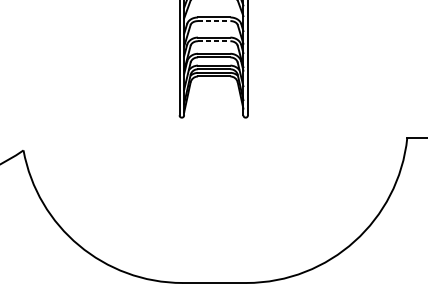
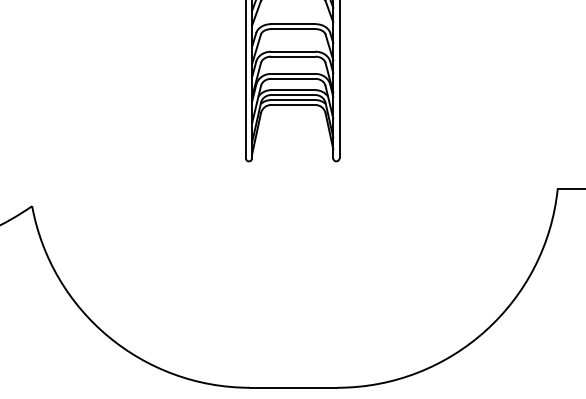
line: (214, 21) -> (293, 29), dashed -> solid
line: (214, 41) -> (293, 56), dashed -> solid

